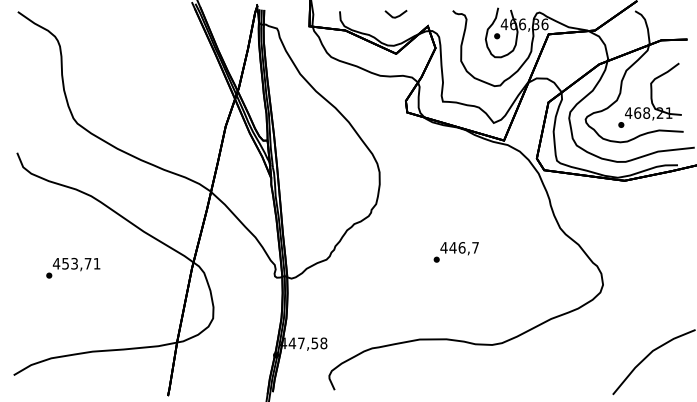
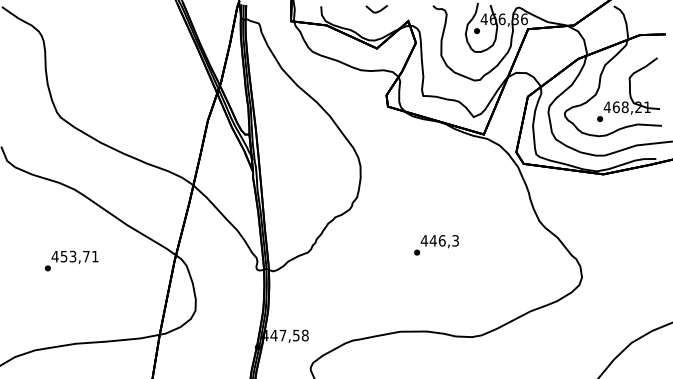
text: (475, 247) -> (455, 240), 446,7 -> 446,3
text: (73, 267) -> (71, 260), moved

